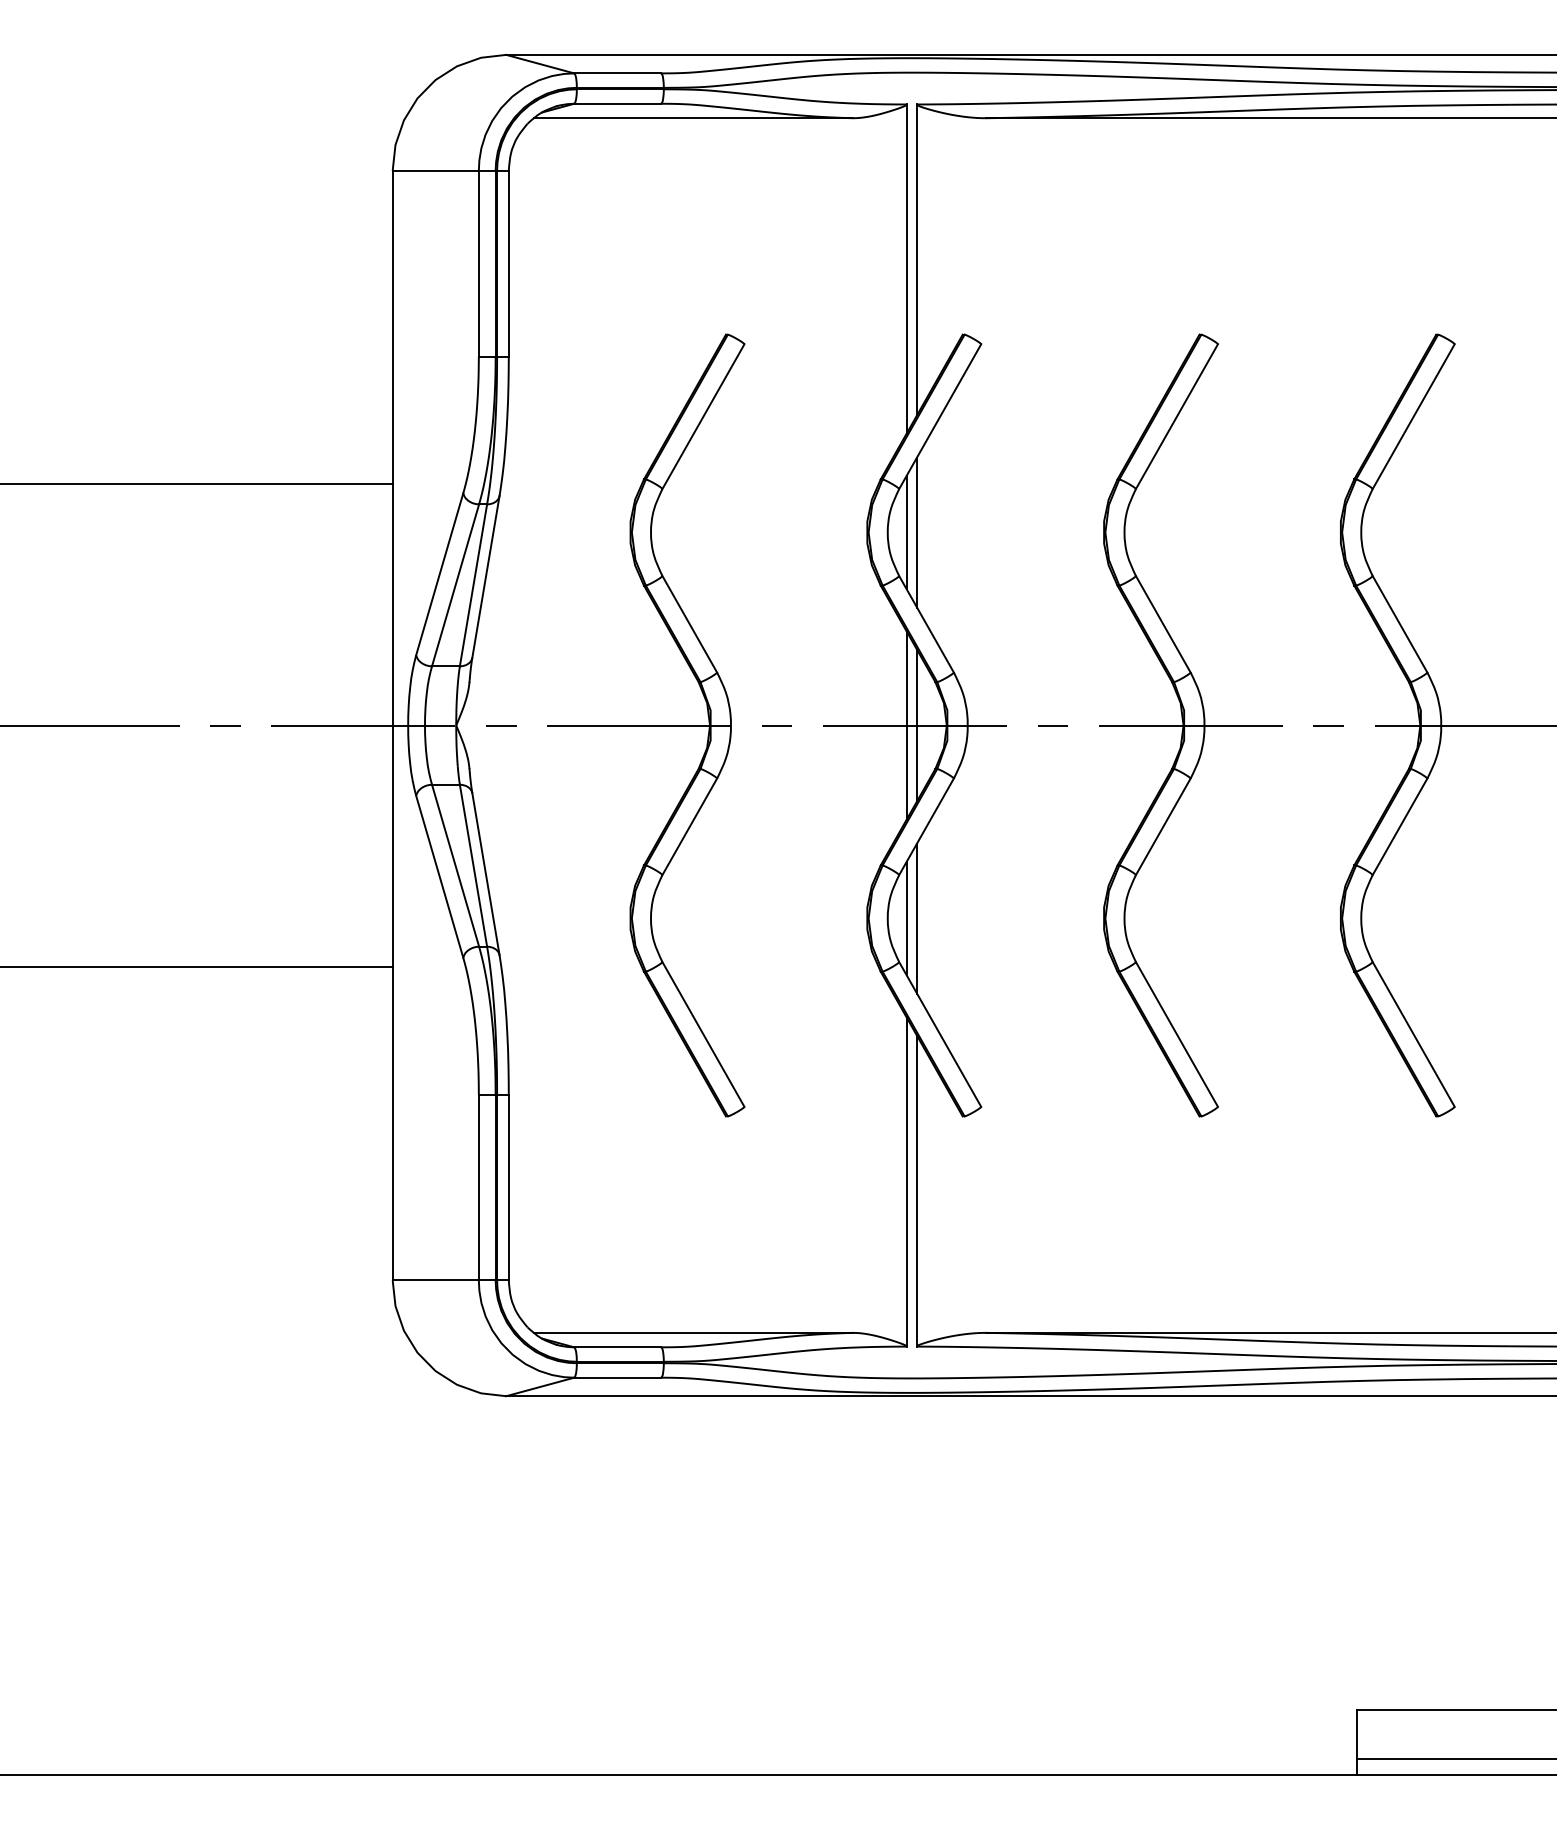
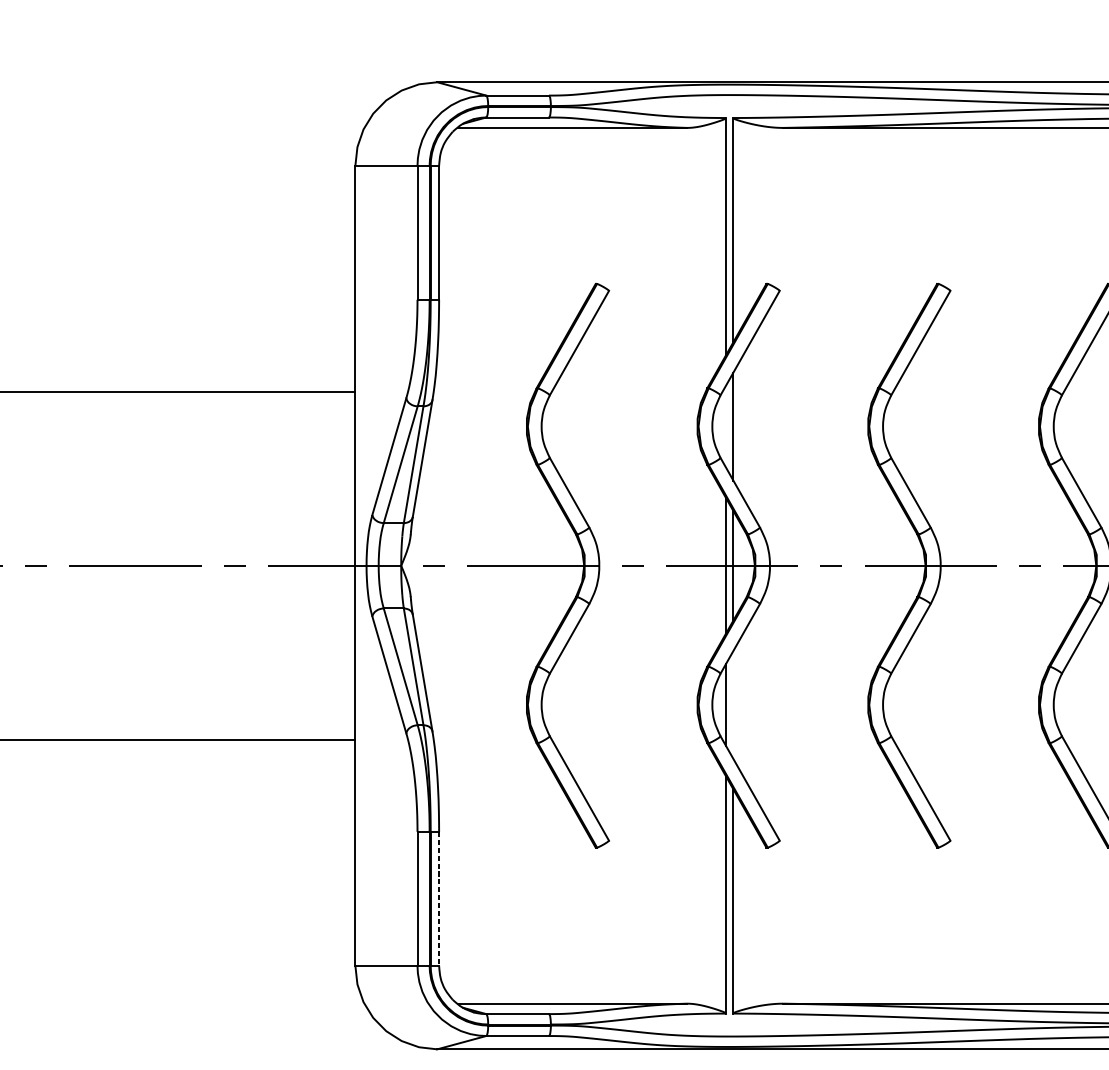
line: (906, 532) -> (725, 426), removed
line: (917, 918) -> (733, 704), removed
line: (508, 1187) -> (438, 898), solid -> dashed

